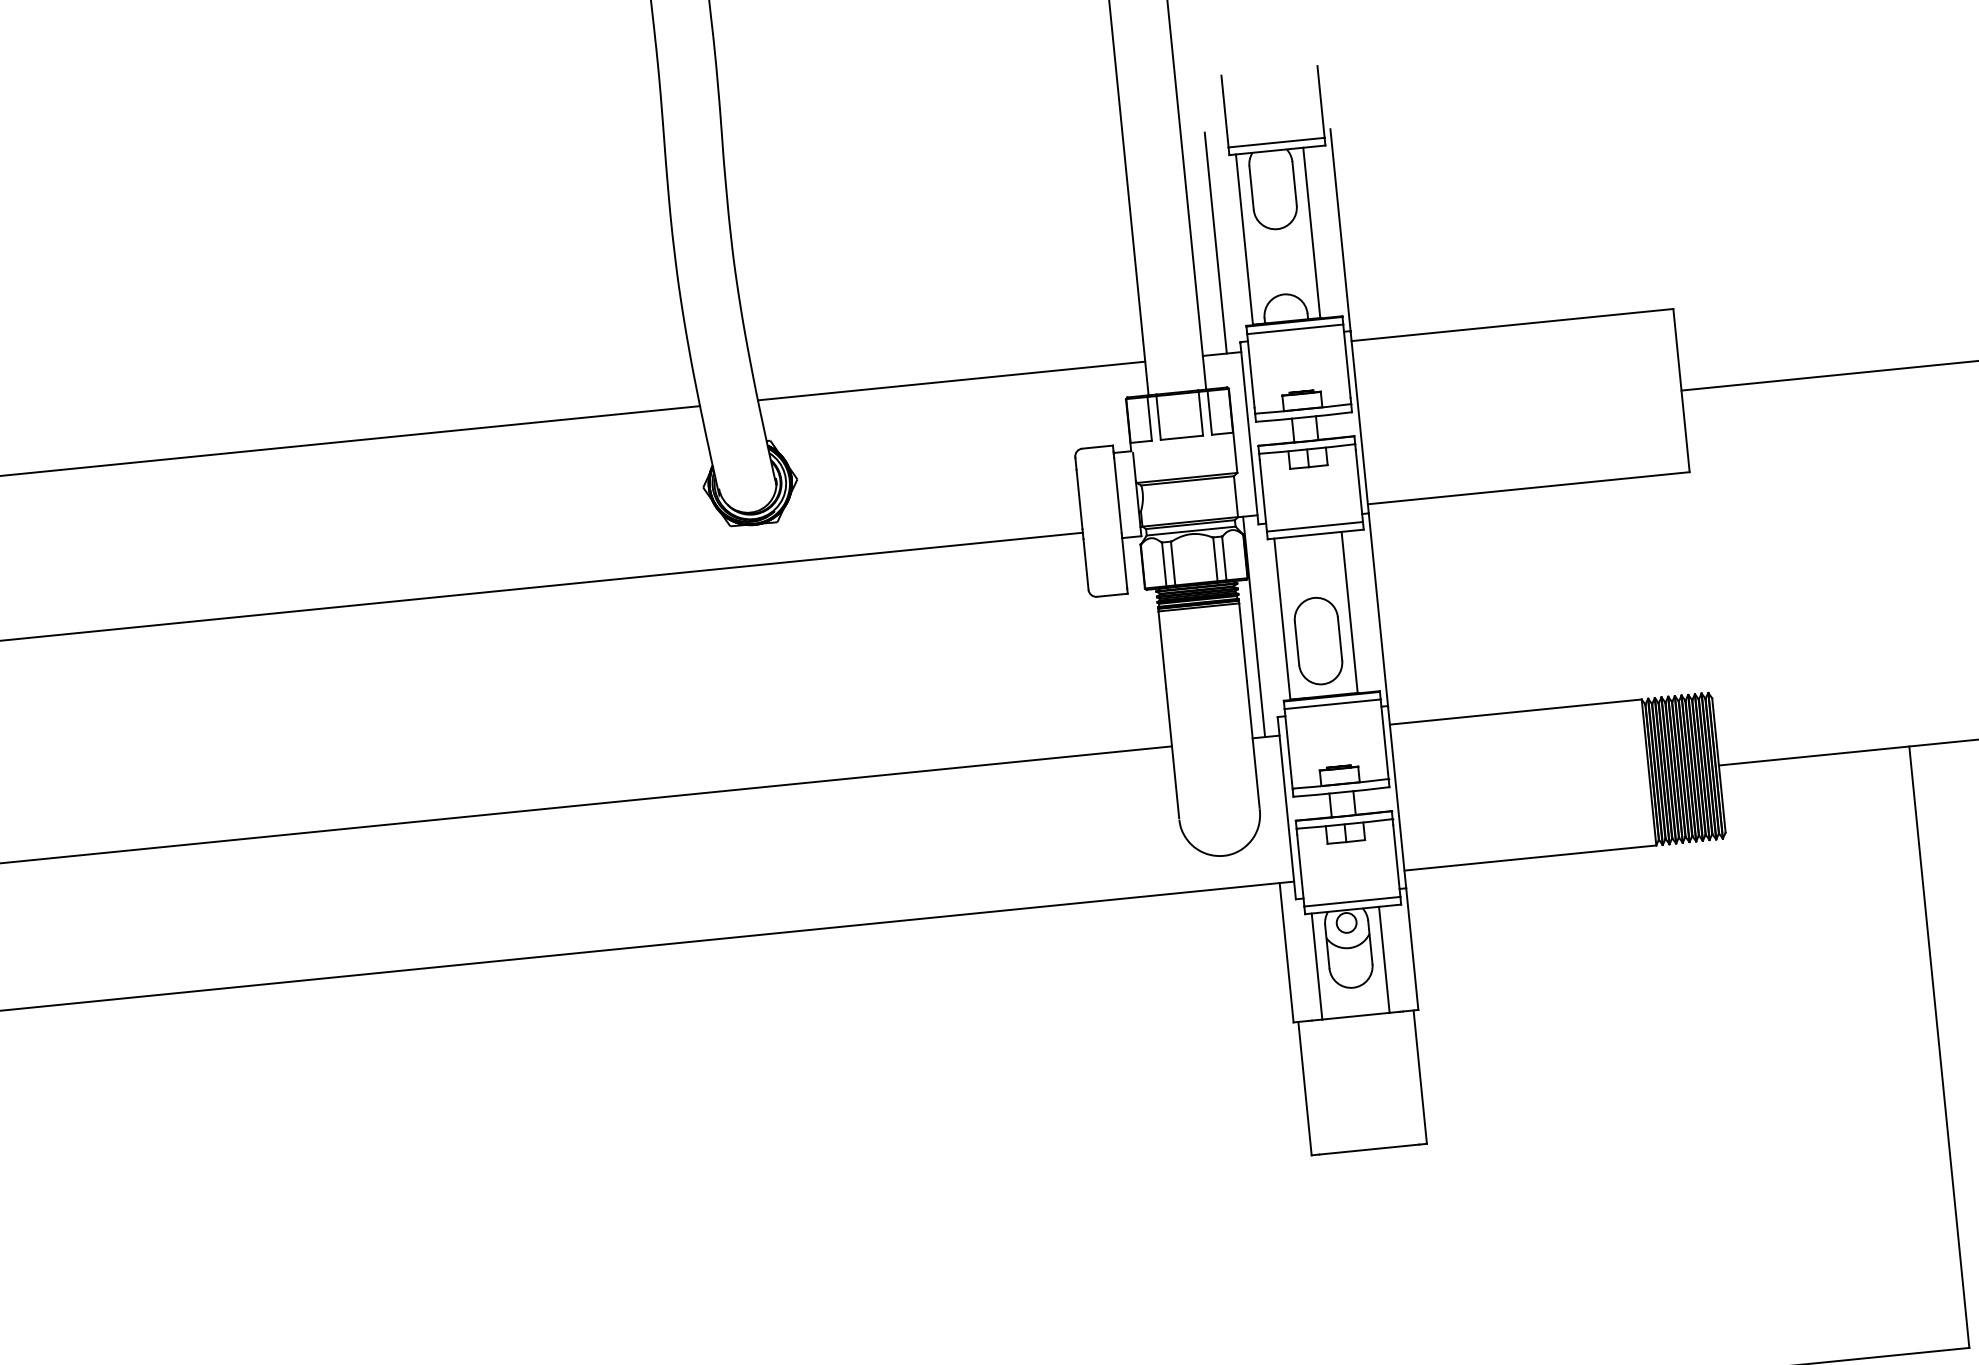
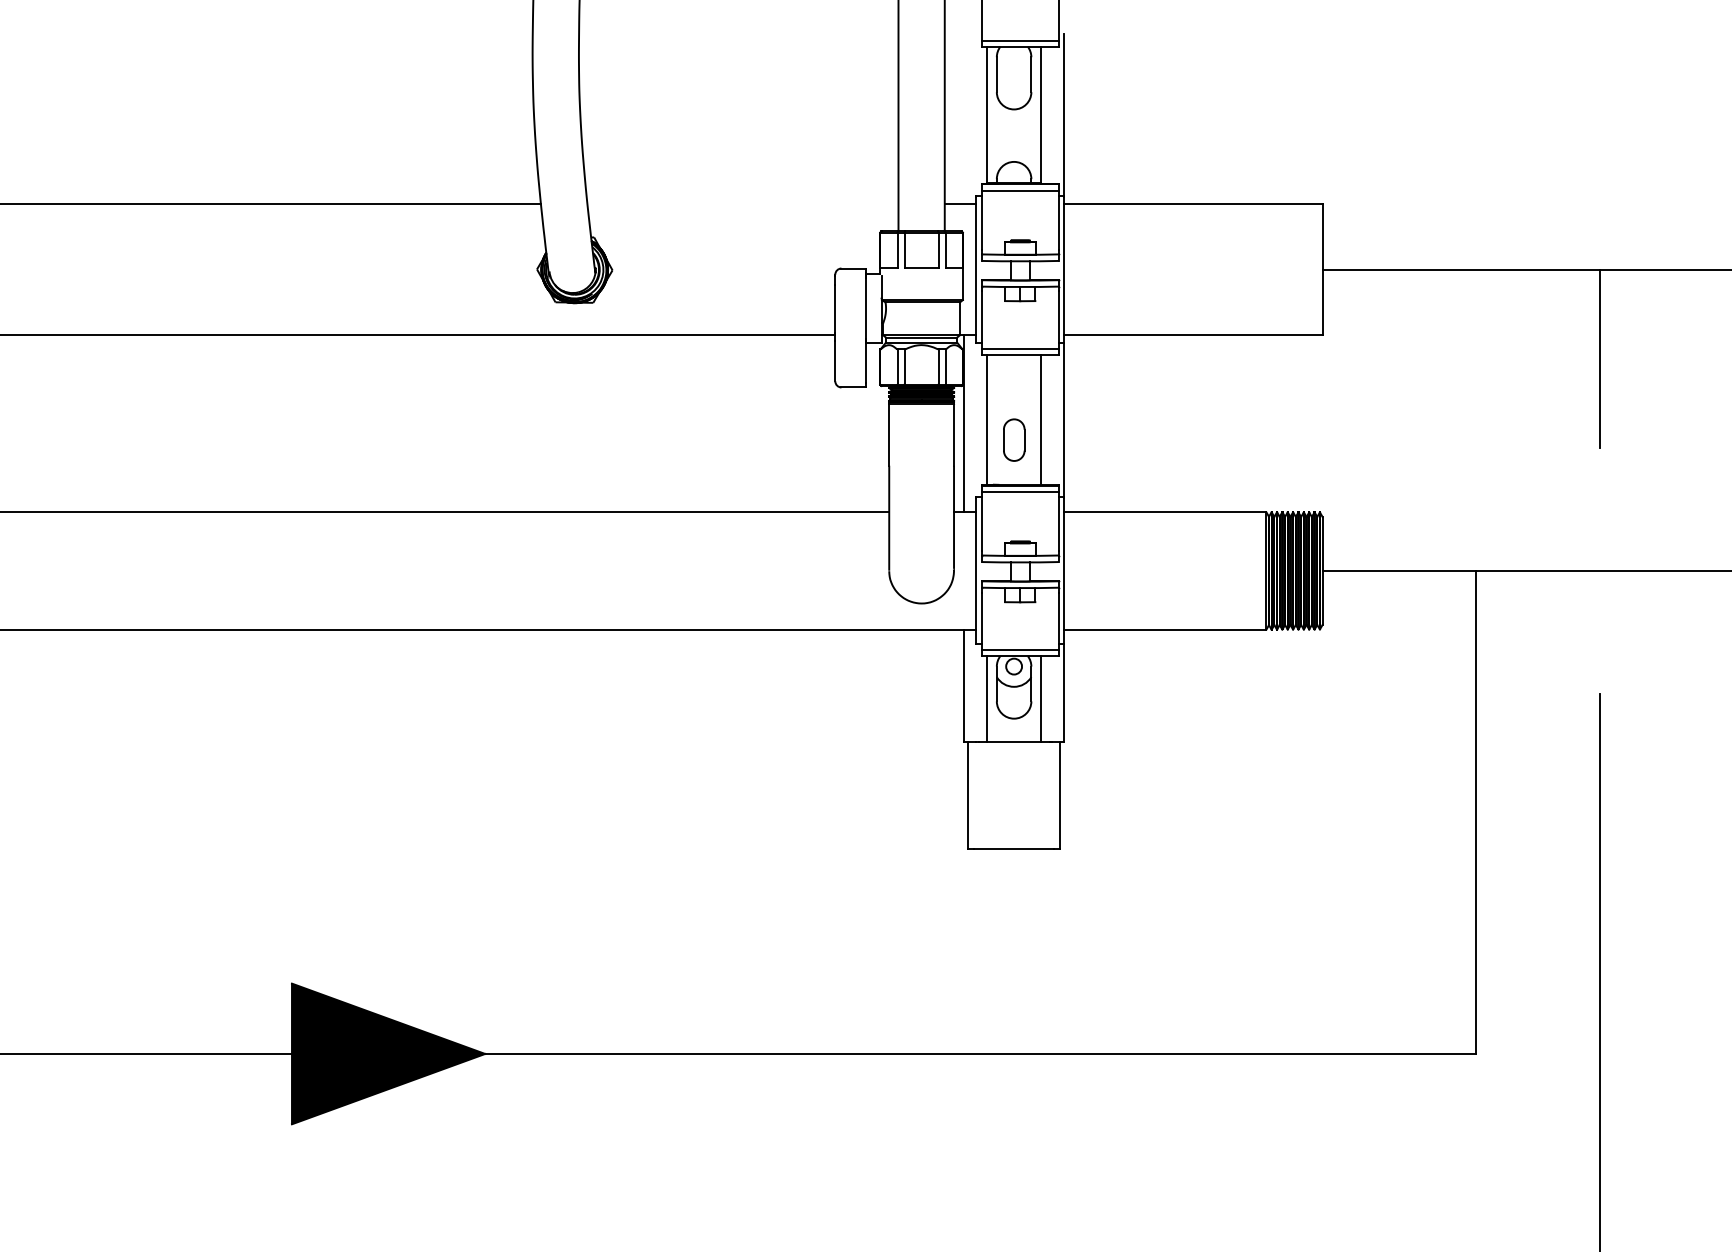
line: (1216, 242) -> (964, 115), removed
line: (951, 381) -> (742, 204), removed
part: (1318, 640) -> (1014, 439), size x0.6

